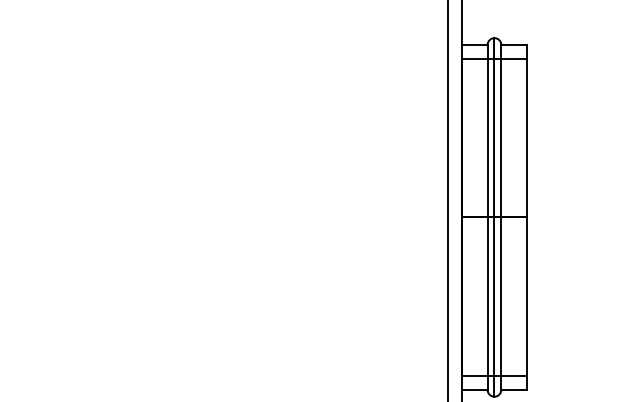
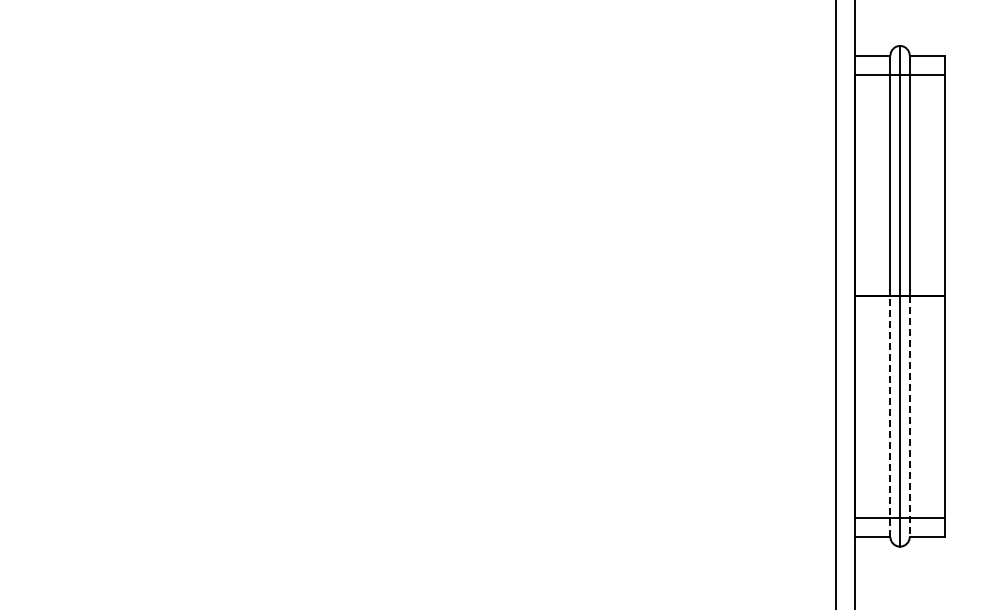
line: (487, 303) -> (890, 416), solid -> dashed
line: (501, 304) -> (909, 417), solid -> dashed

